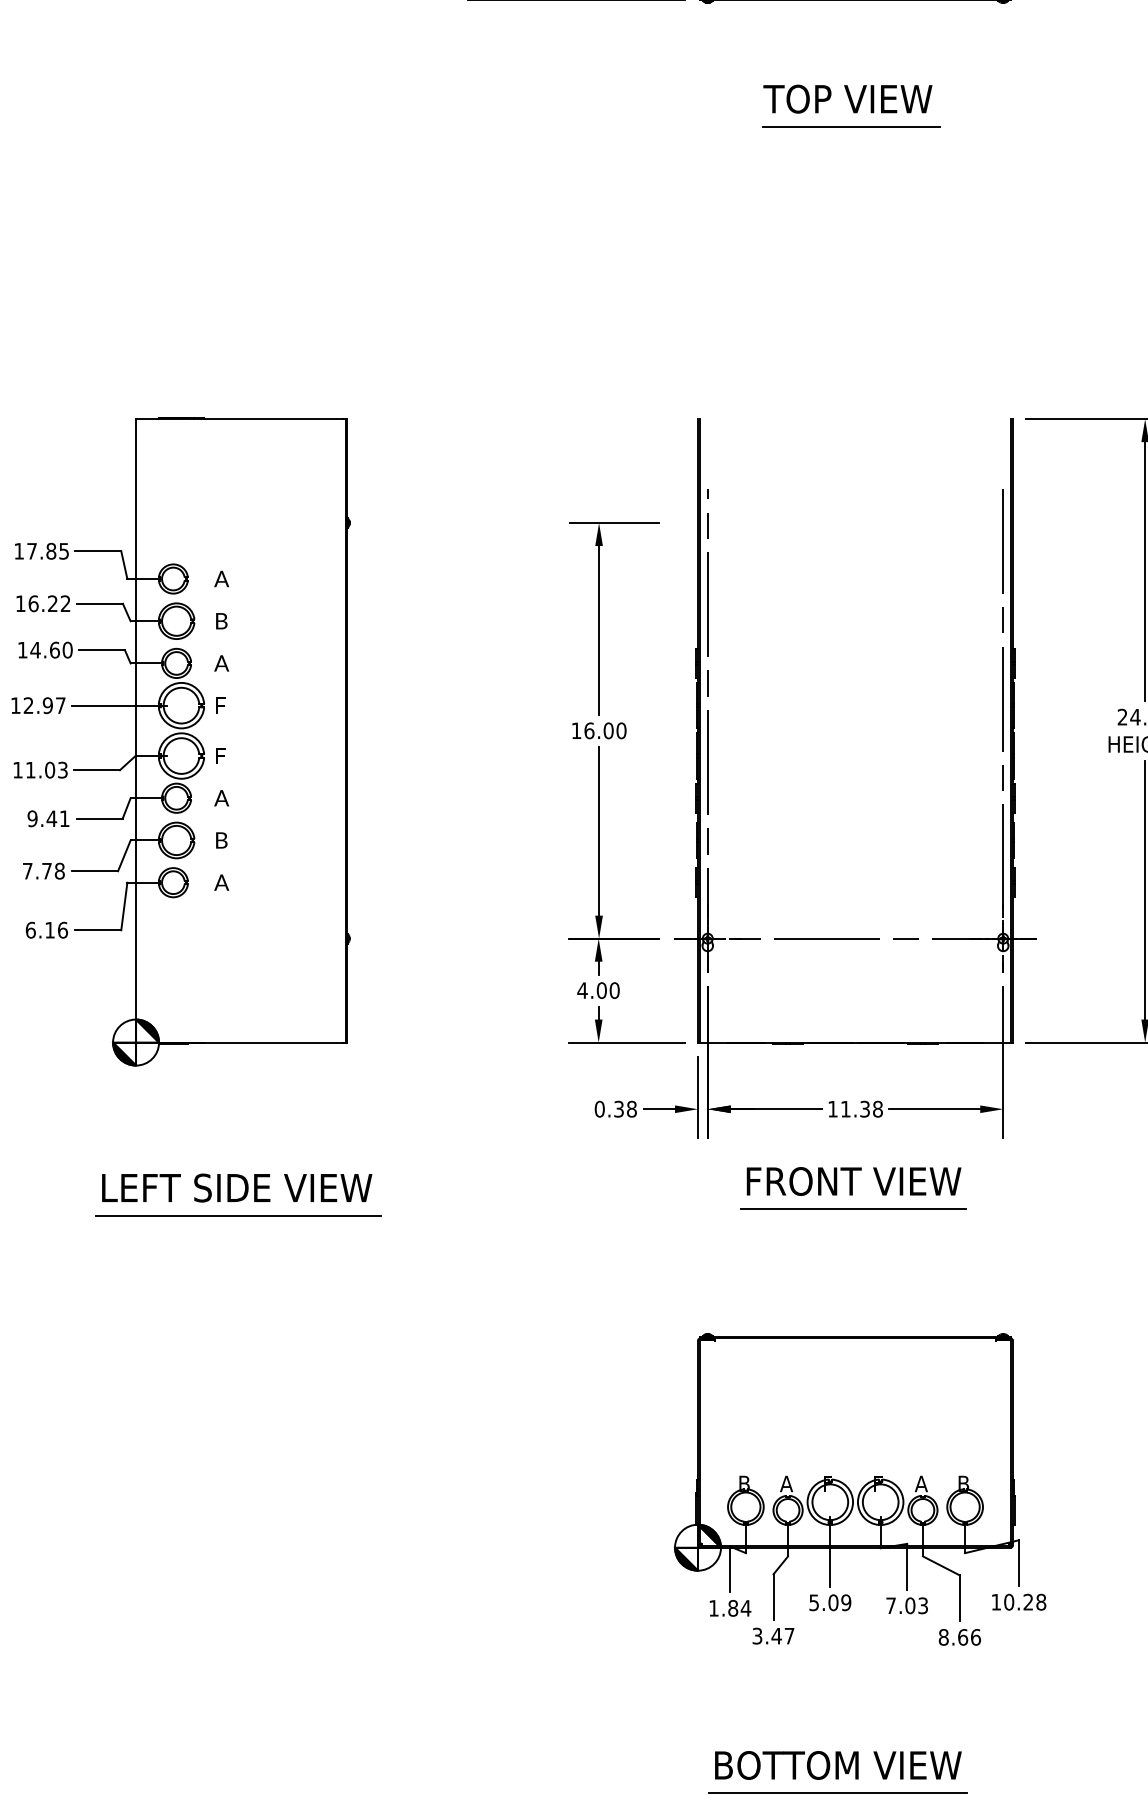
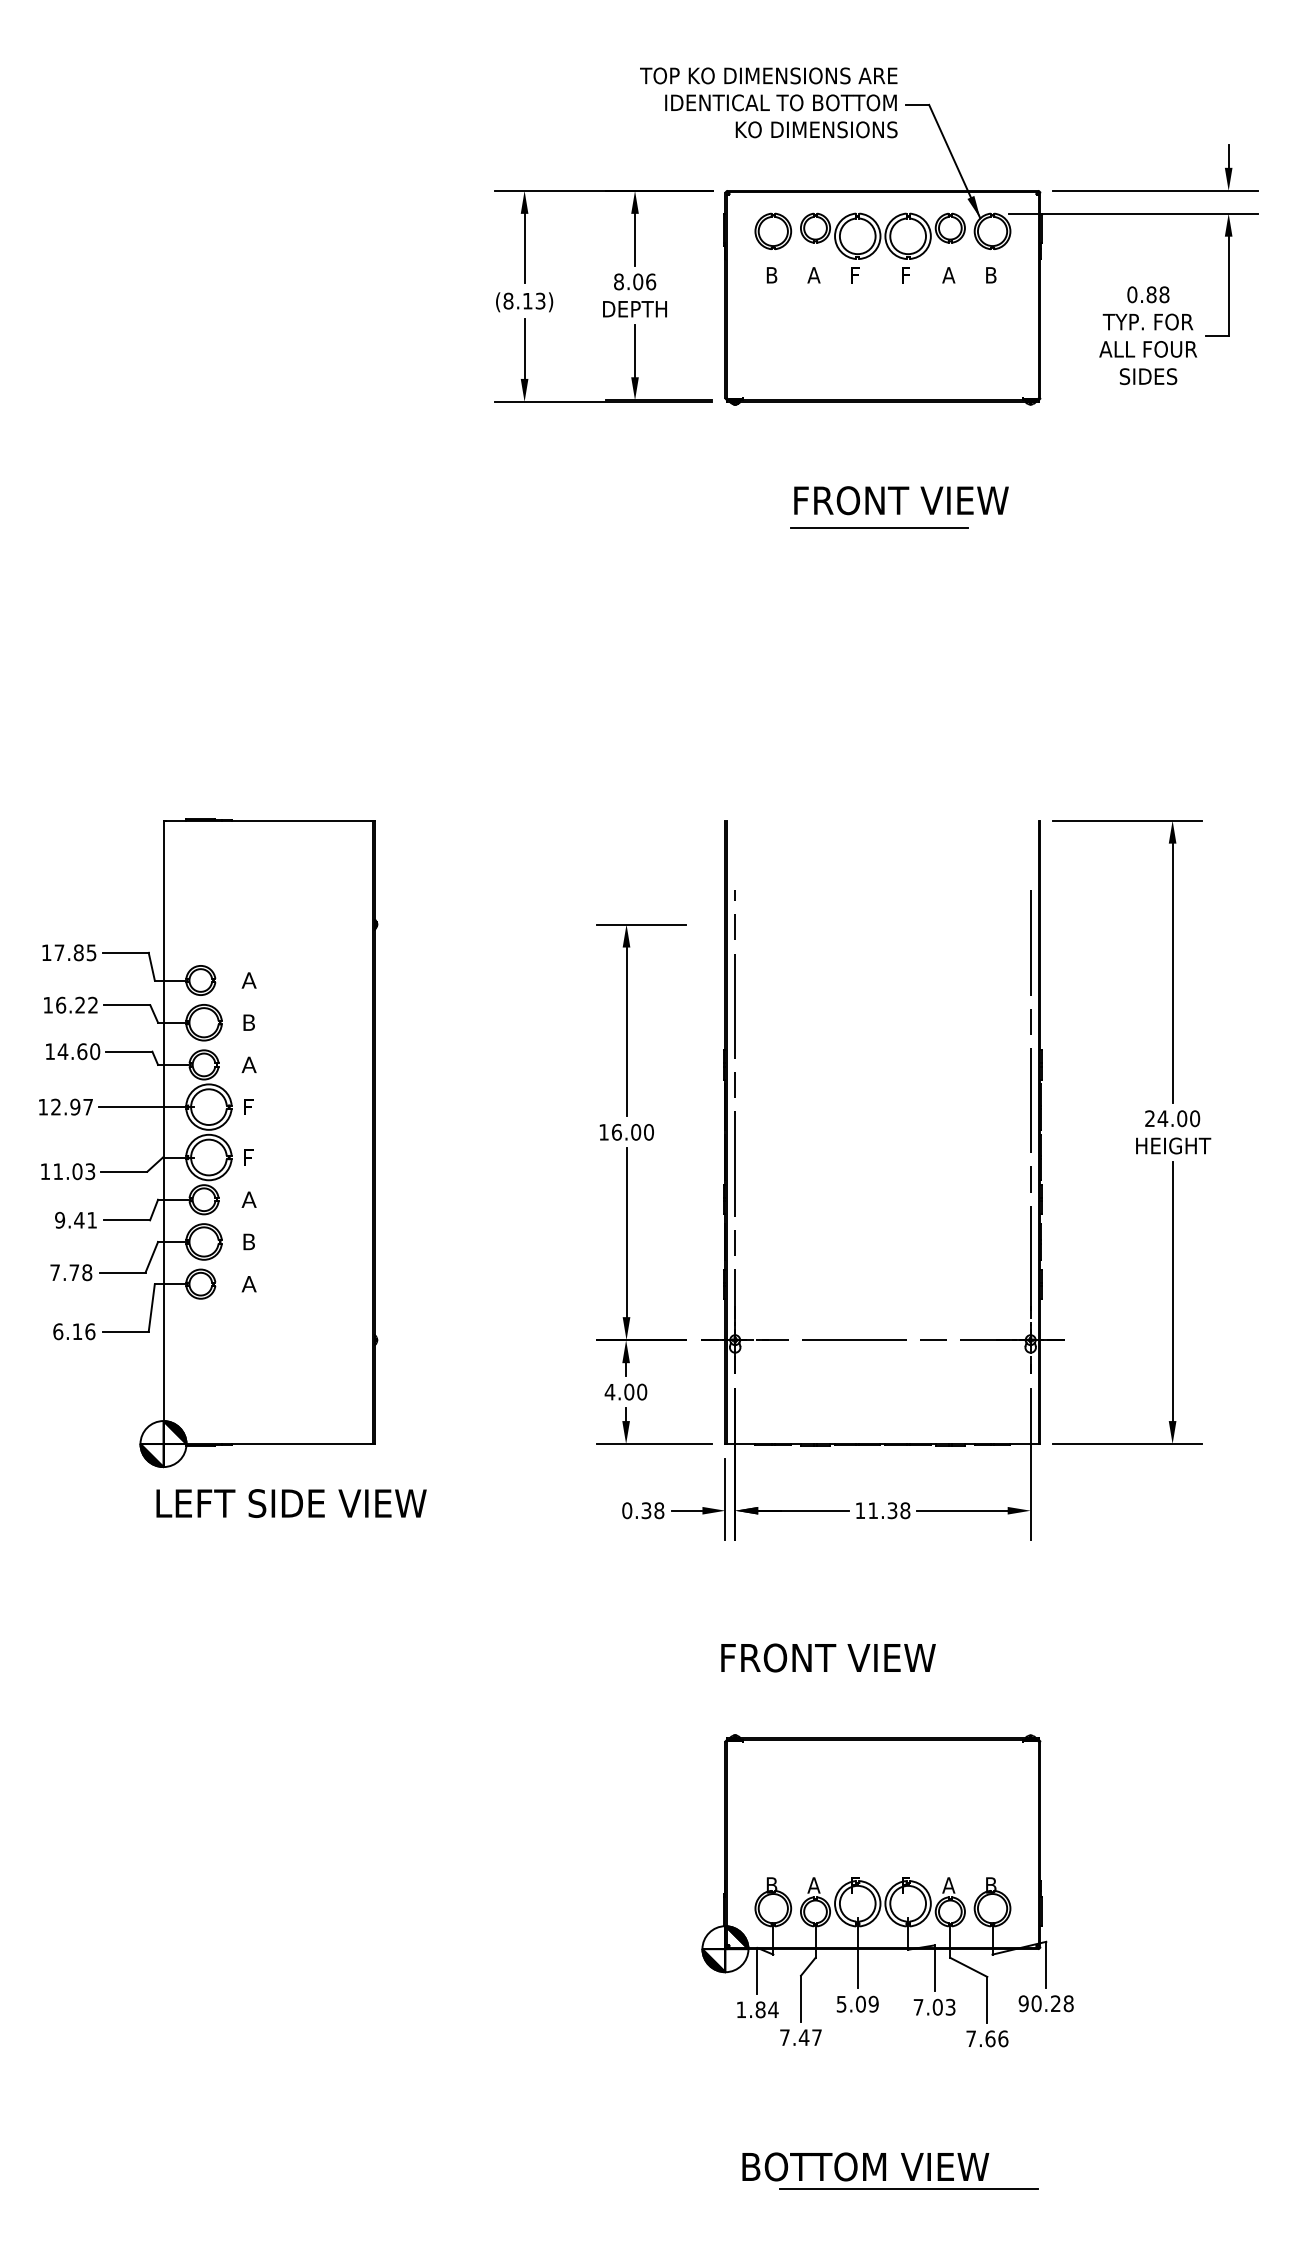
text: (872, 99) -> (899, 500), TOP VIEW -> FRONT VIEW
text: (854, 1181) -> (828, 1657), moved
text: (237, 1188) -> (291, 1503), moved
line: (853, 1209) -> (880, 1610), removed
line: (238, 1216) -> (265, 1617), removed
text: (996, 1602) -> (1023, 2003), 10.28 -> 90.28
text: (757, 1636) -> (784, 2037), 3.47 -> 7.47
text: (944, 1637) -> (971, 2038), 8.66 -> 7.66
line: (837, 1793) -> (908, 2188), moved

